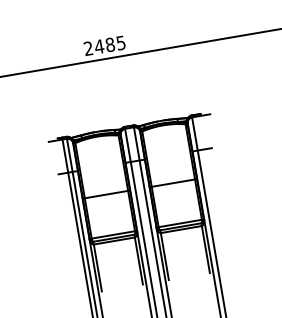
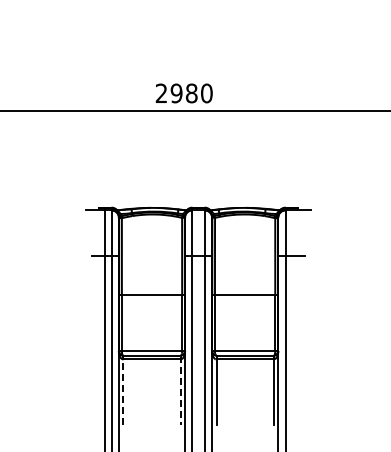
text: (110, 44) -> (191, 93), 2485 -> 2980
line: (138, 259) -> (180, 390), solid -> dashed
line: (97, 266) -> (123, 390), solid -> dashed

